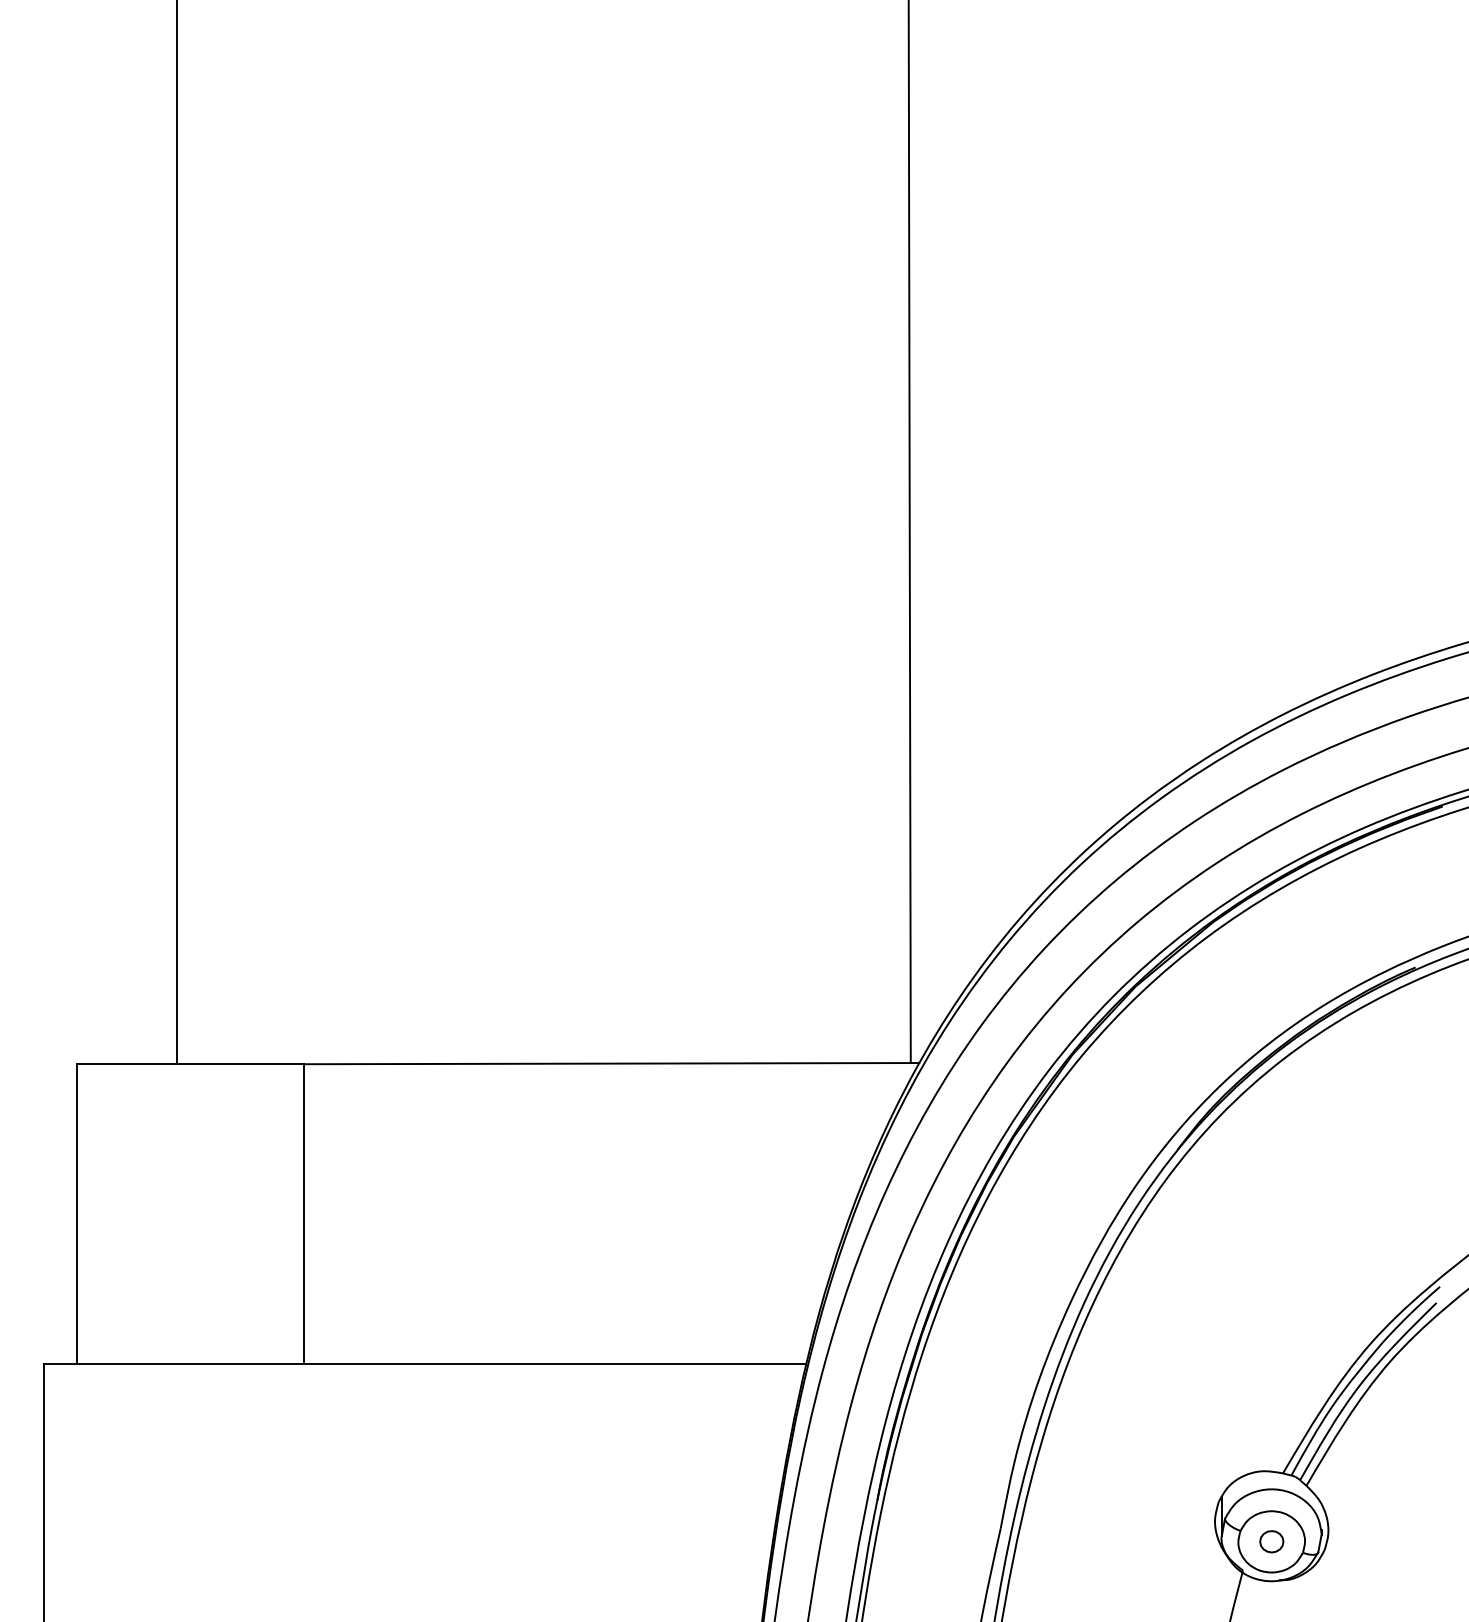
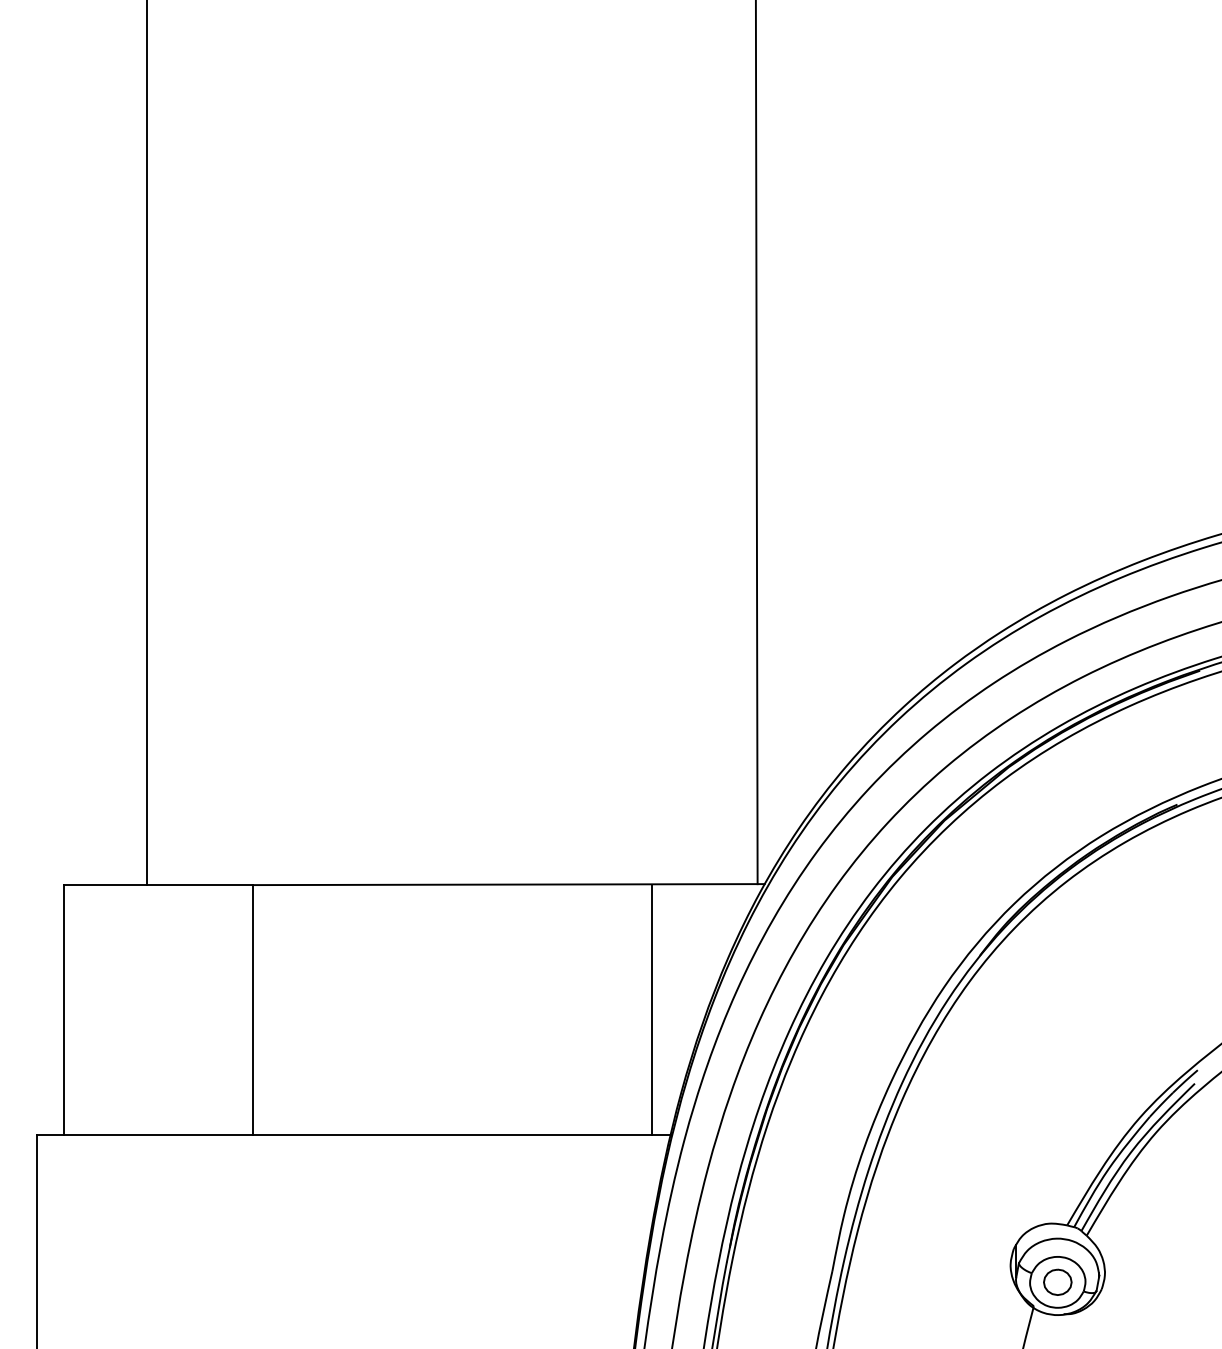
line: (784, 1213) -> (652, 1009), added
part: (1271, 1540) -> (1057, 1281), size x1.43

